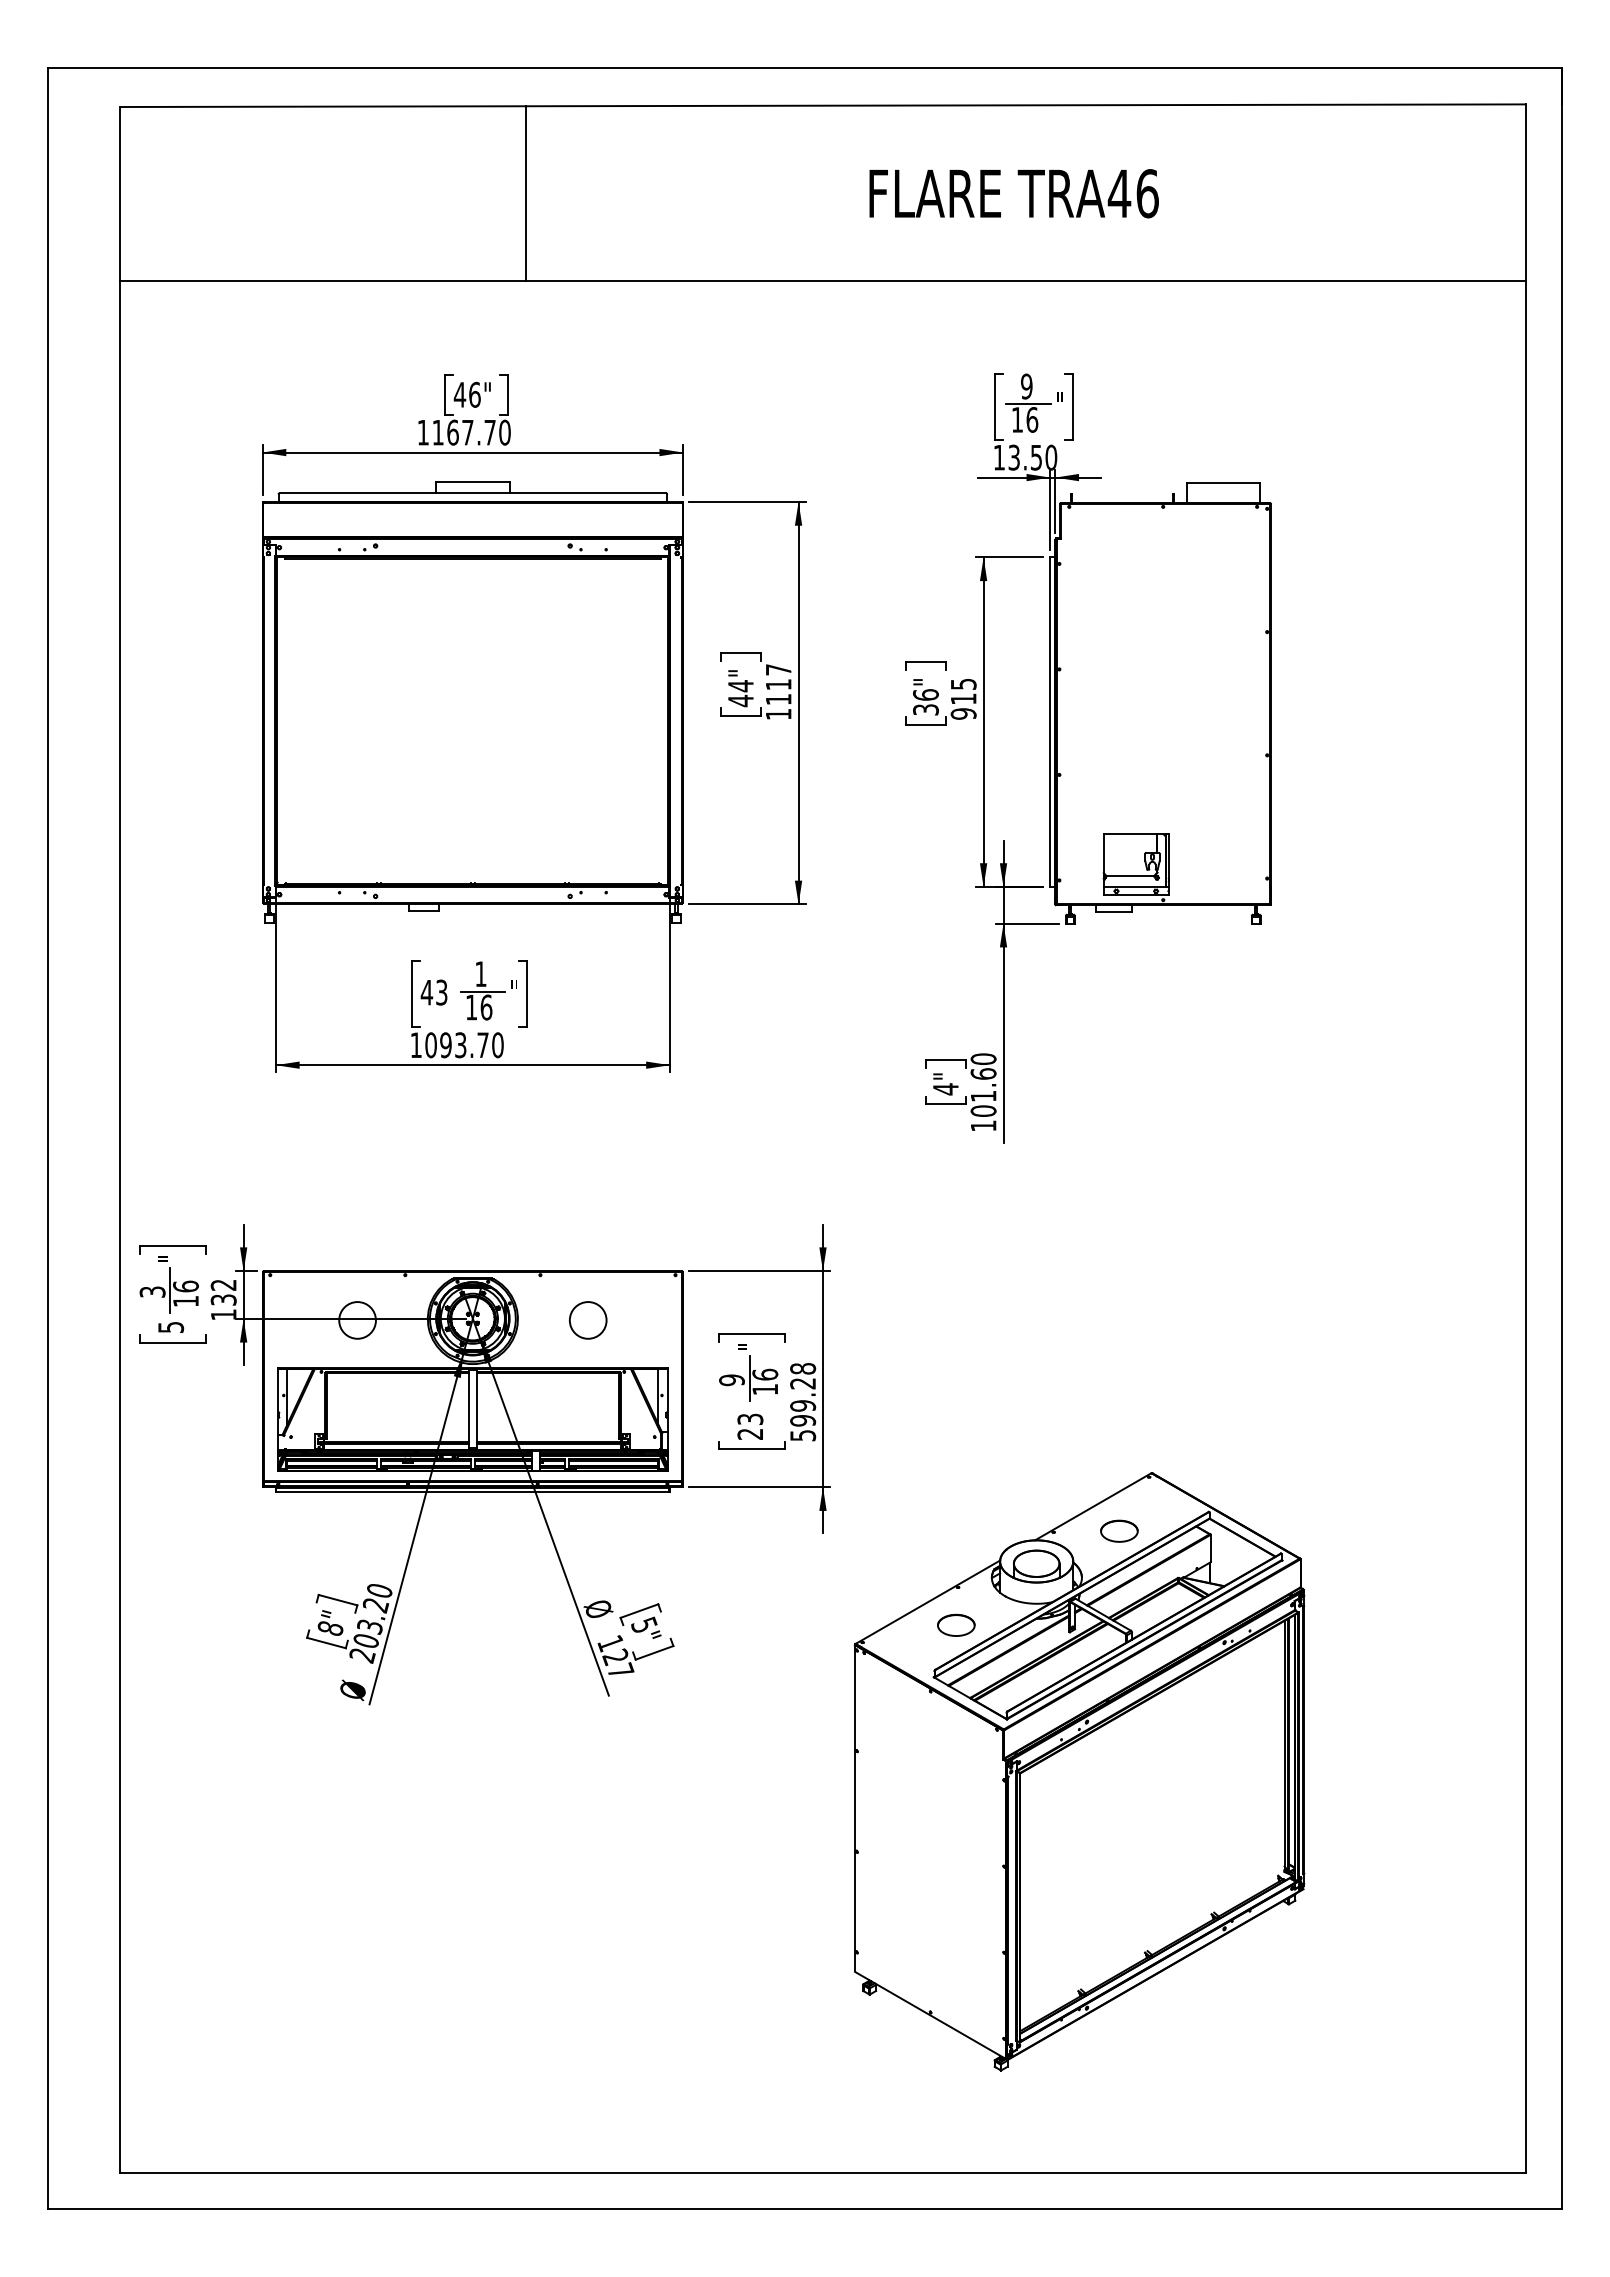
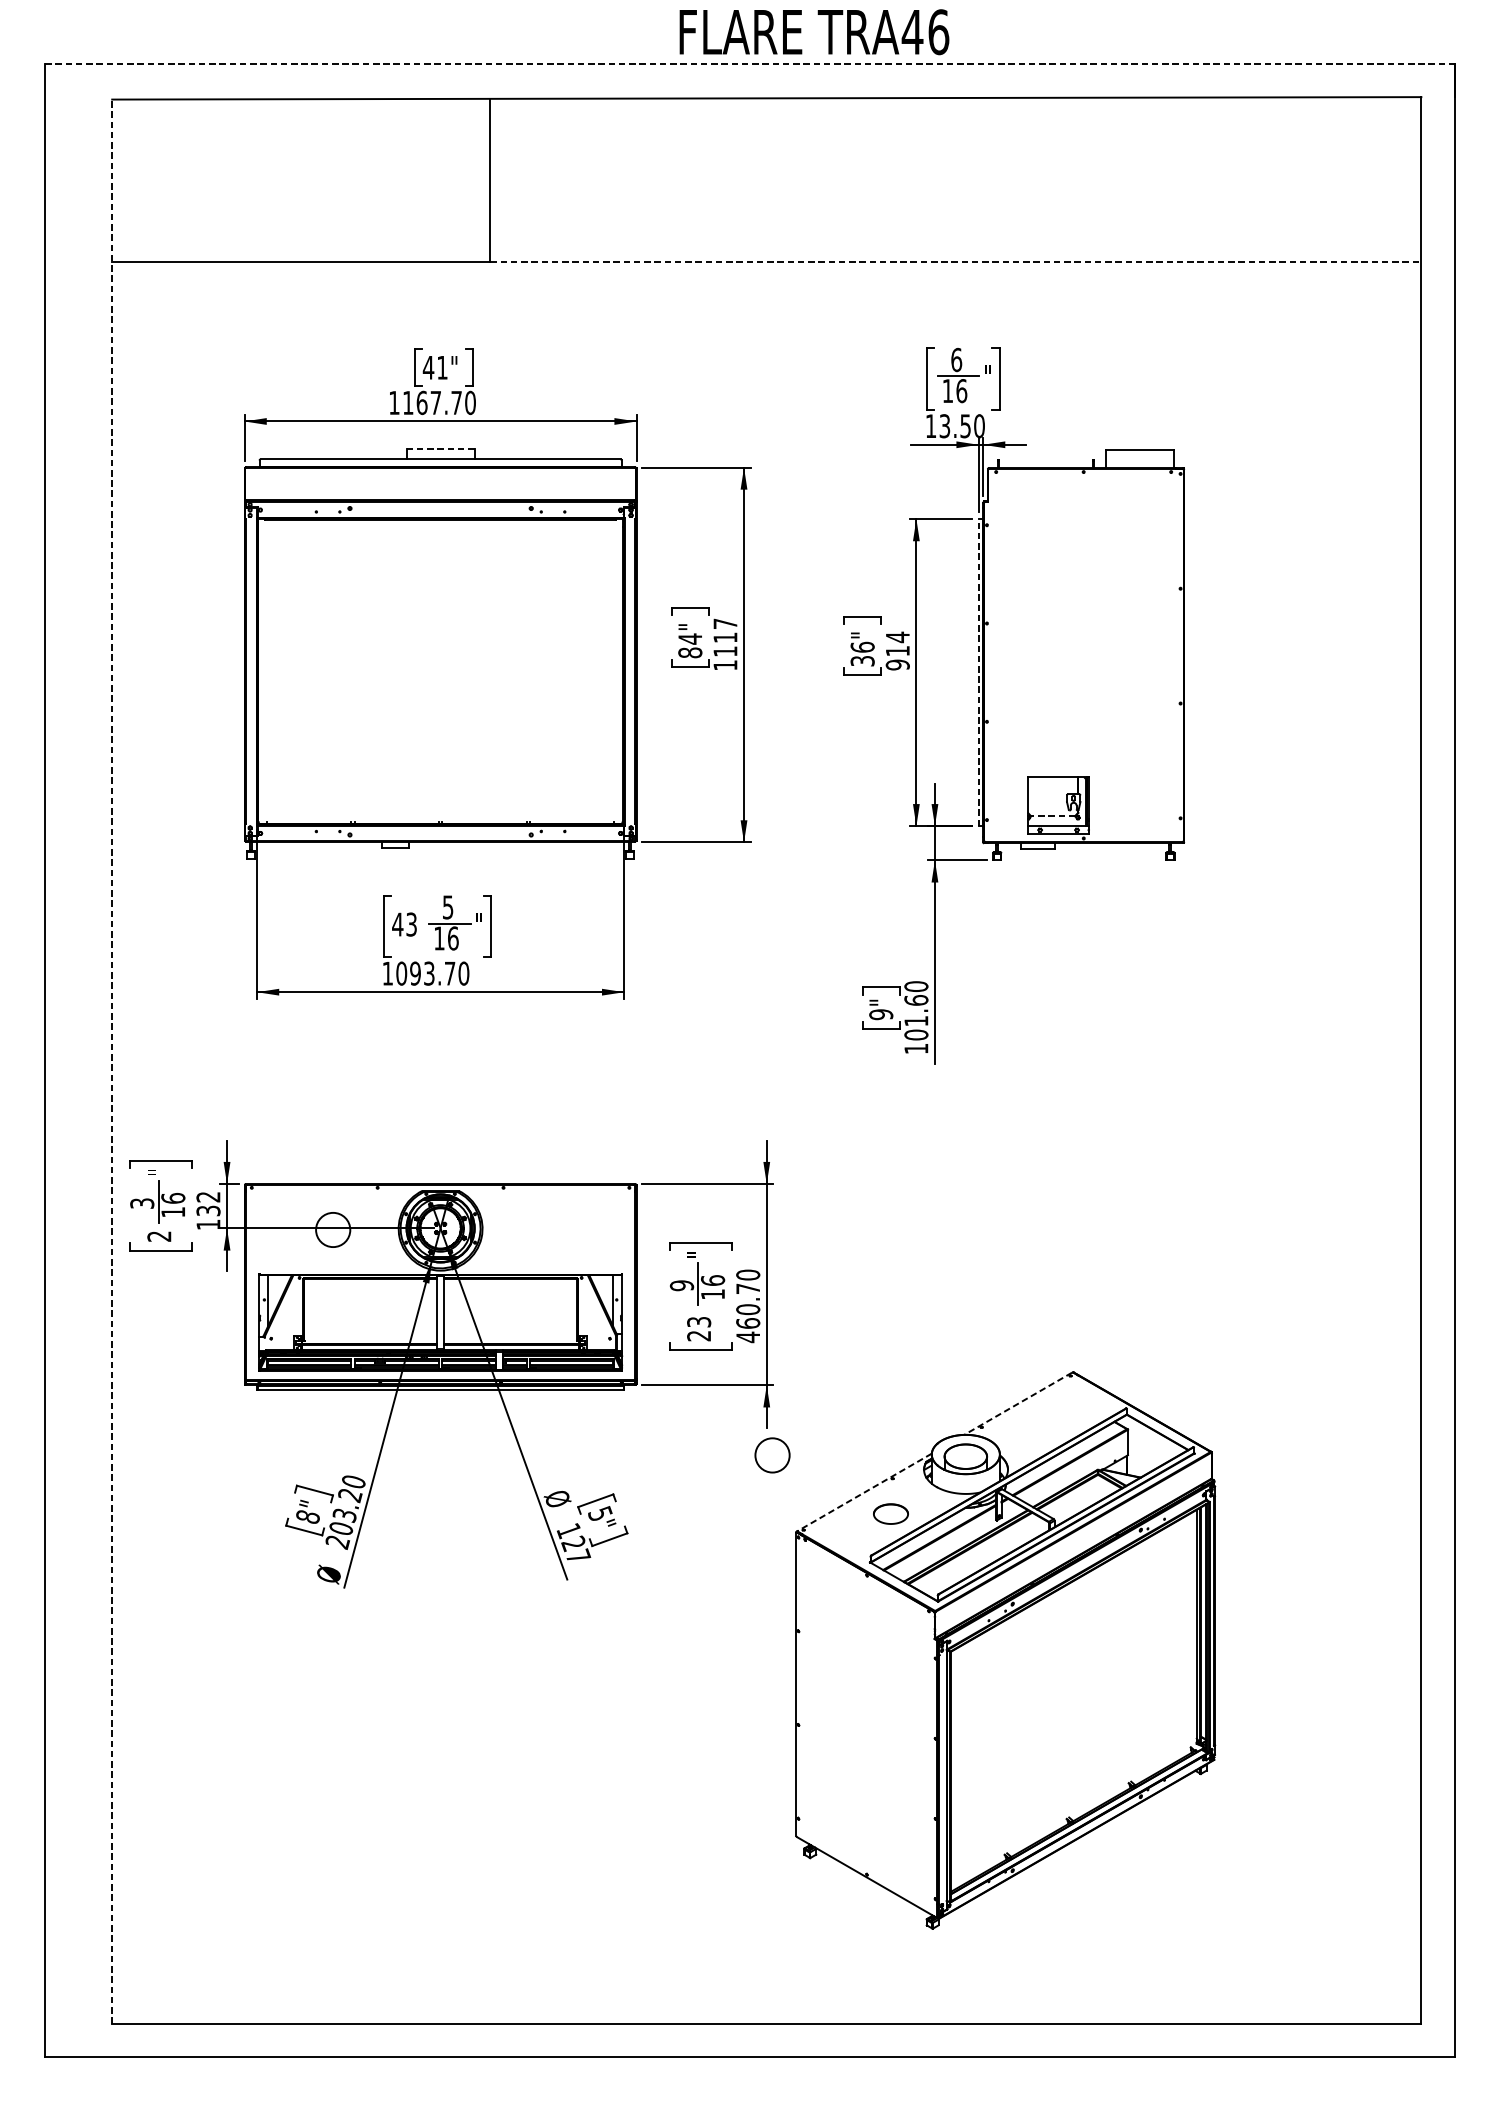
line: (805, 68) -> (750, 63), solid -> dashed
text: (1013, 193) -> (813, 32), moved
line: (1025, 281) -> (955, 262), solid -> dashed
text: (1026, 386) -> (956, 359), 9 -> 6
text: (474, 394) -> (442, 367), 46" -> 41"
line: (472, 482) -> (440, 449), solid -> dashed
text: (963, 684) -> (897, 637), 915 -> 914
text: (740, 700) -> (689, 652), 44" -> 84"
line: (1050, 722) -> (978, 672), solid -> dashed
line: (1130, 876) -> (1053, 816), solid -> dashed
text: (480, 974) -> (447, 907), 1 -> 5
text: (945, 1089) -> (880, 1014), 4" -> 9"
line: (120, 1139) -> (112, 1061), solid -> dashed
circle: (588, 1320) -> (772, 1455), moved
text: (171, 1327) -> (159, 1236), 5 -> 2
text: (803, 1402) -> (748, 1306), 599.28 -> 460.70
line: (1092, 1506) -> (1017, 1403), solid -> dashed
part: (1119, 1530) -> (1042, 1425), removed
line: (928, 1602) -> (865, 1492), solid -> dashed

